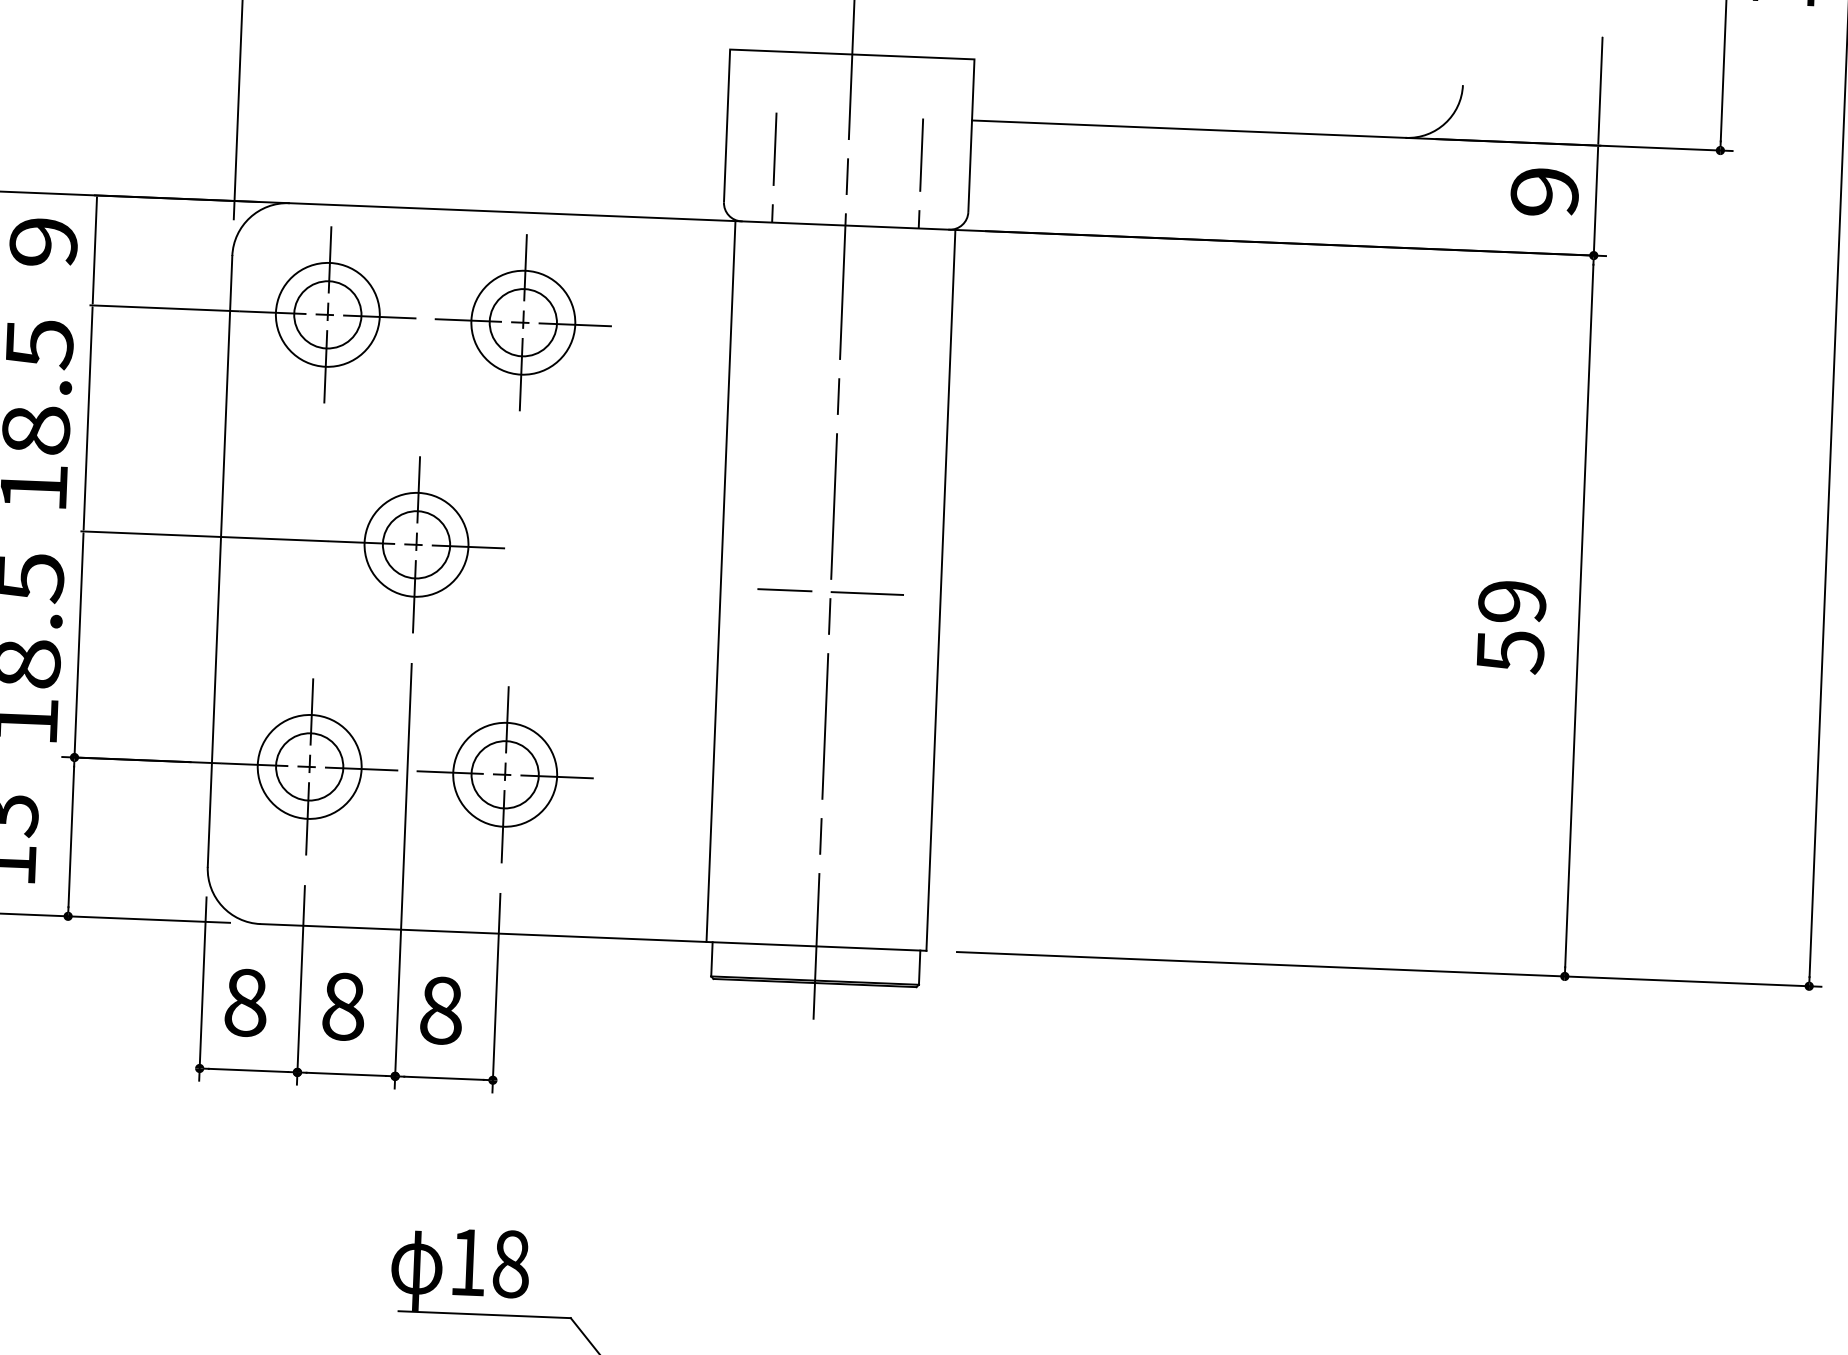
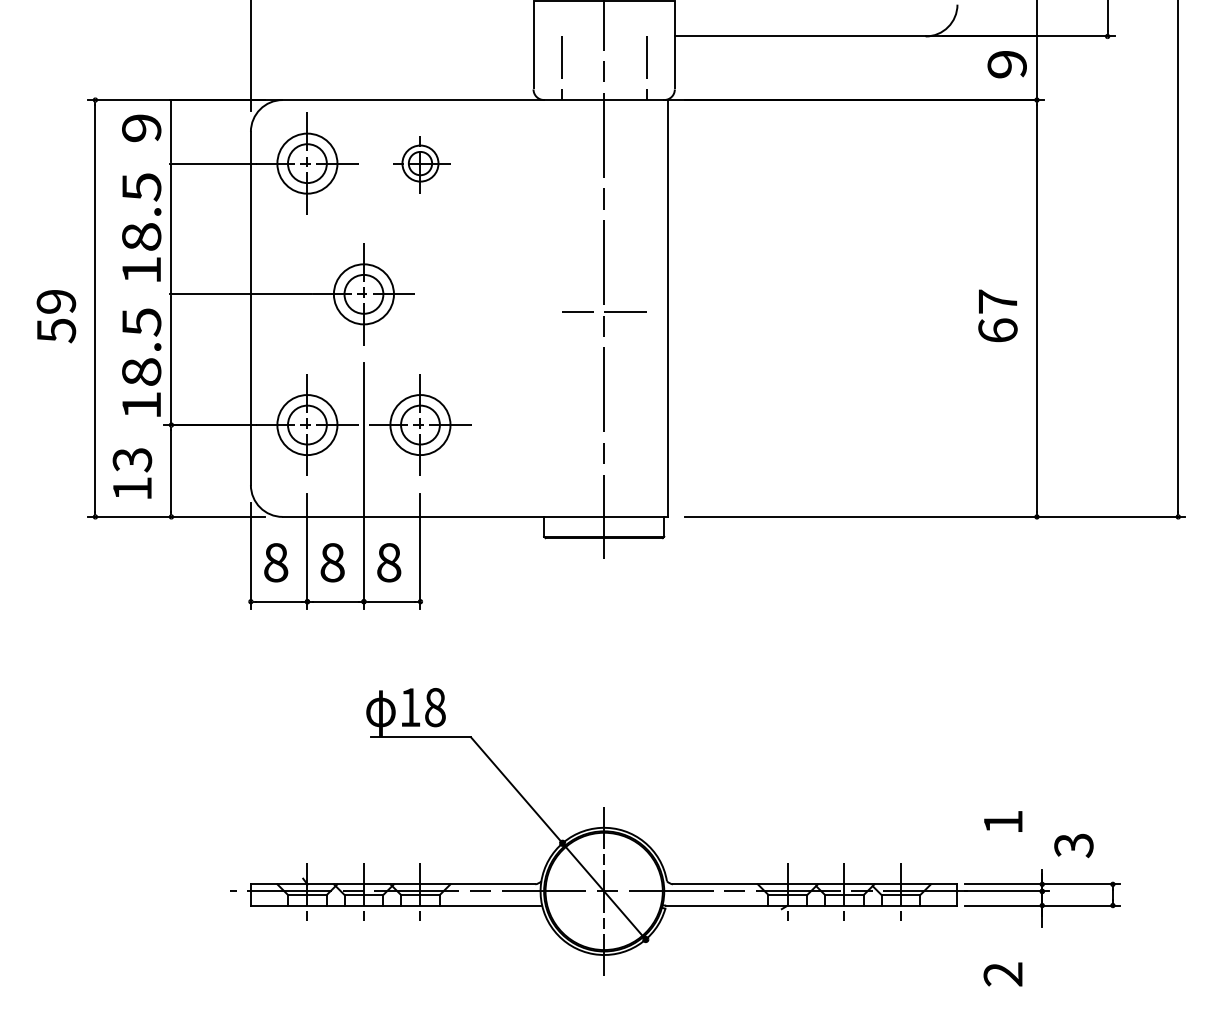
part: (523, 322) -> (420, 163), size x0.6
line: (720, 581) -> (540, 308), removed
text: (1510, 627) -> (997, 316), 59 -> 67

